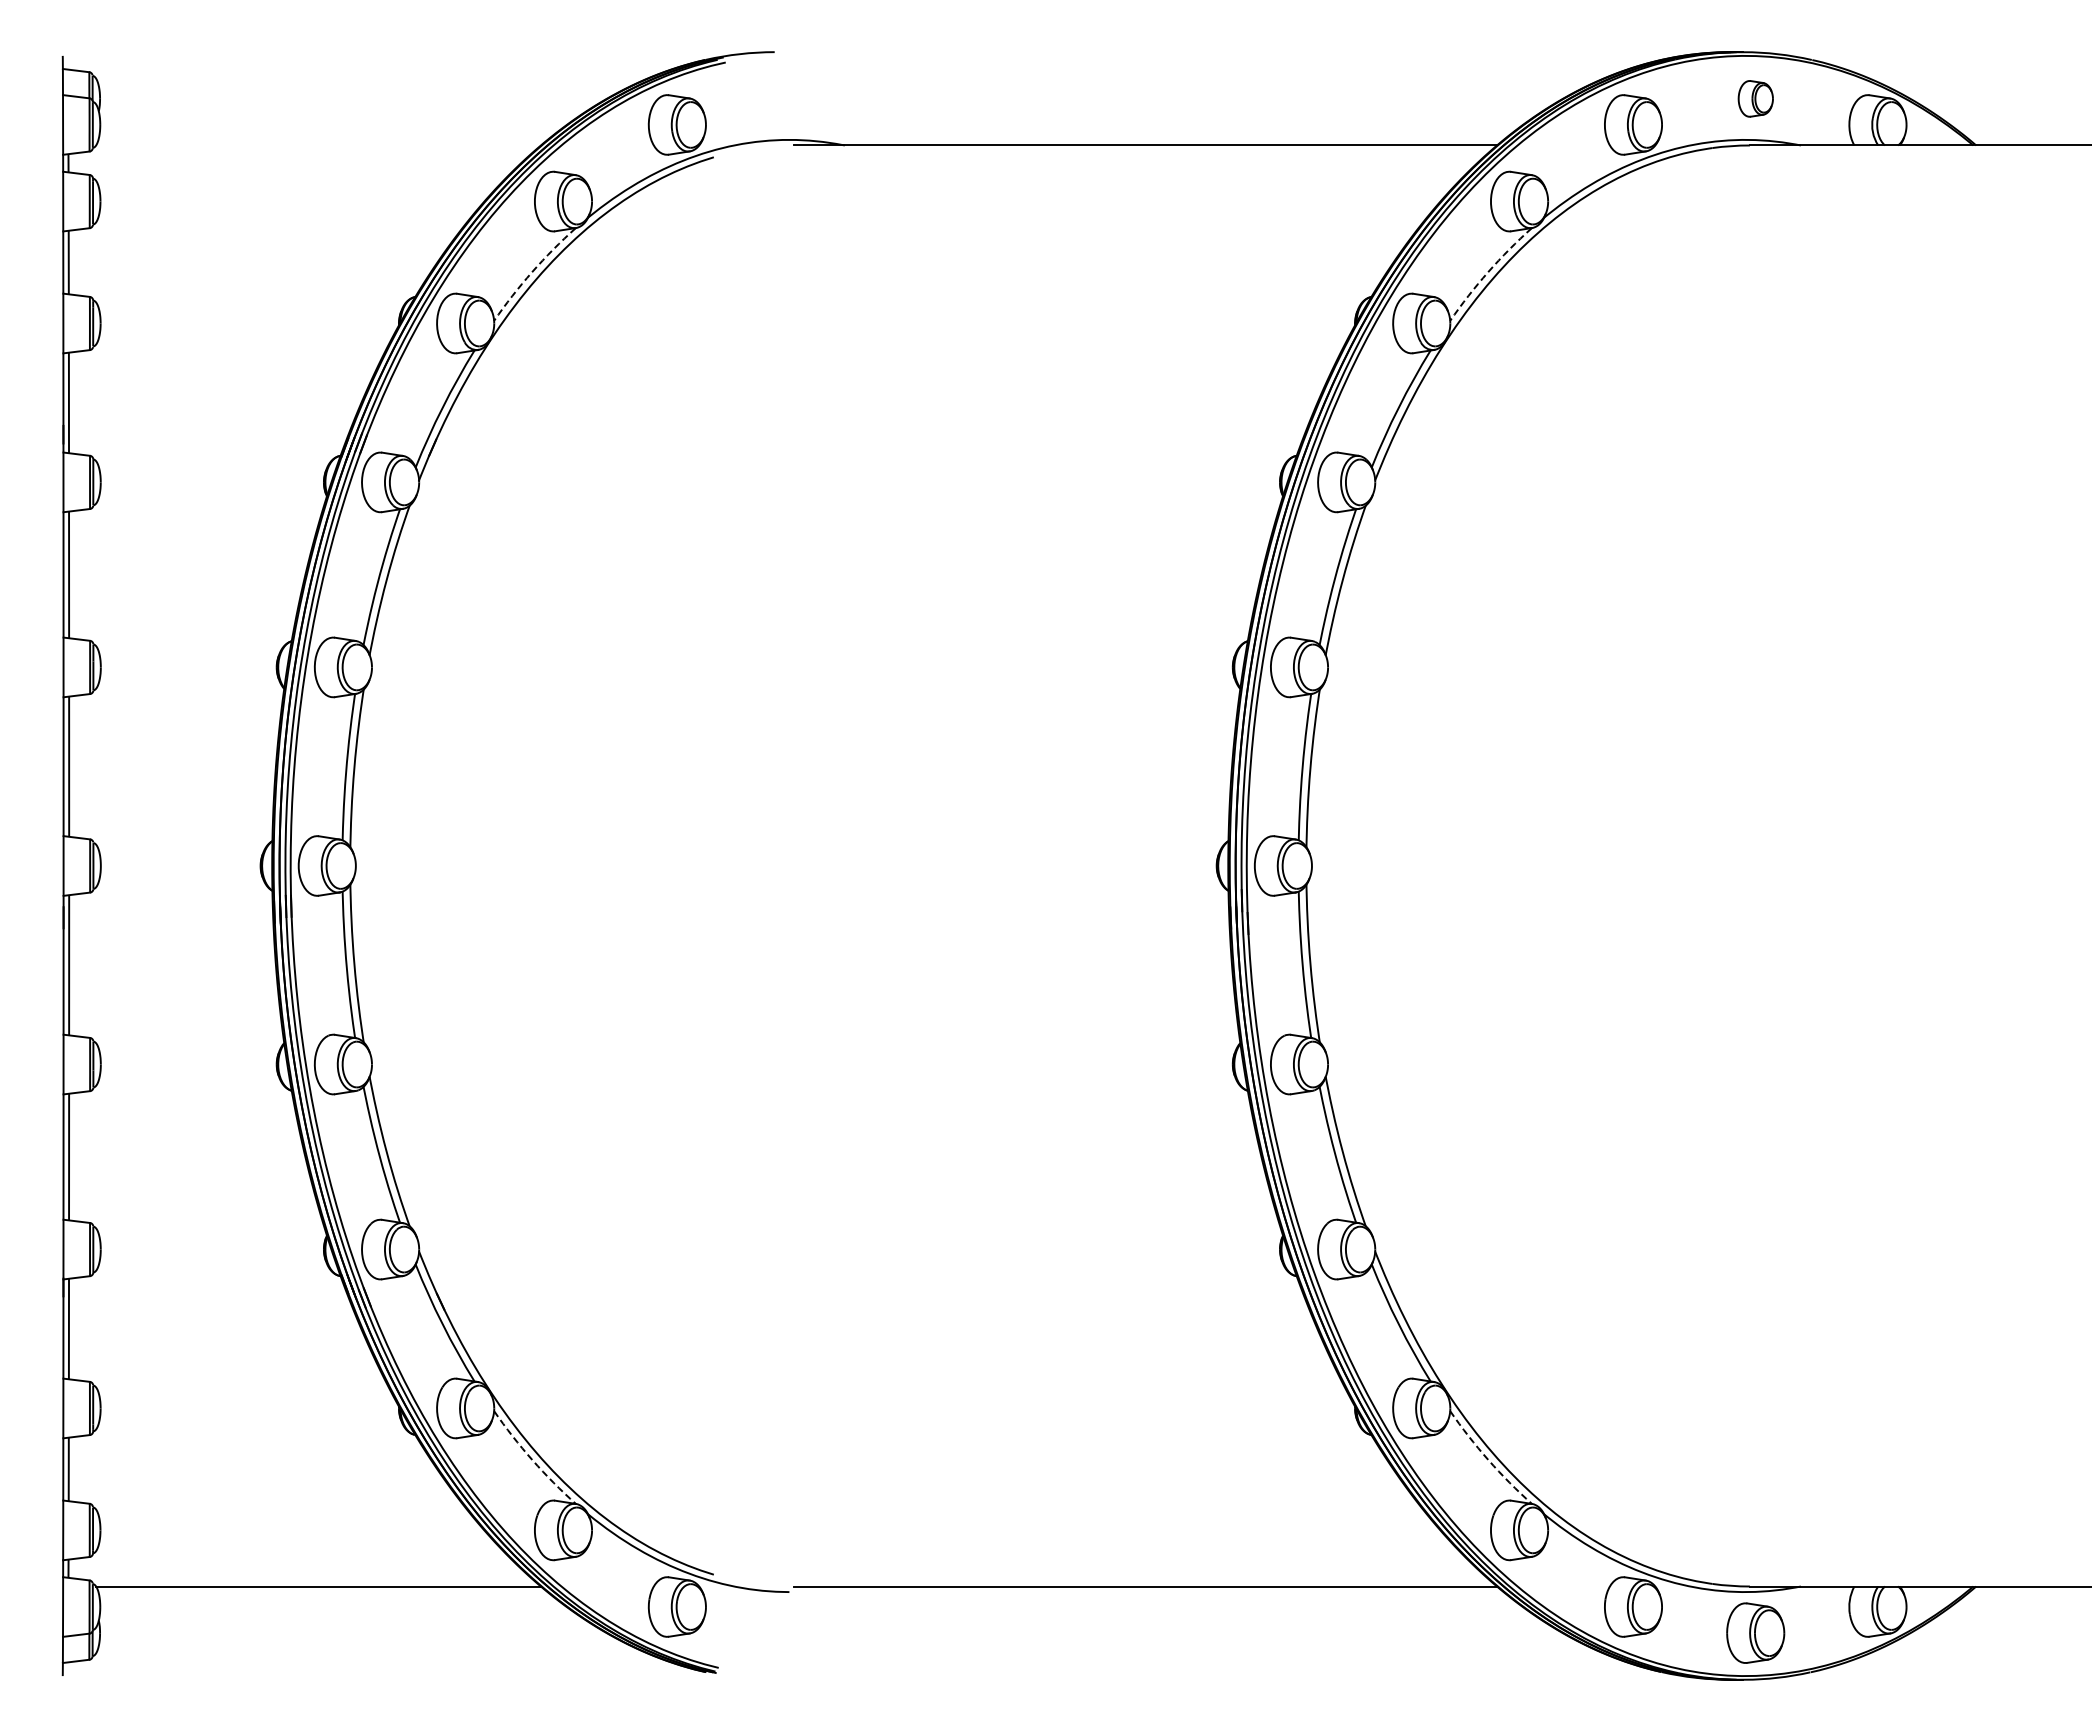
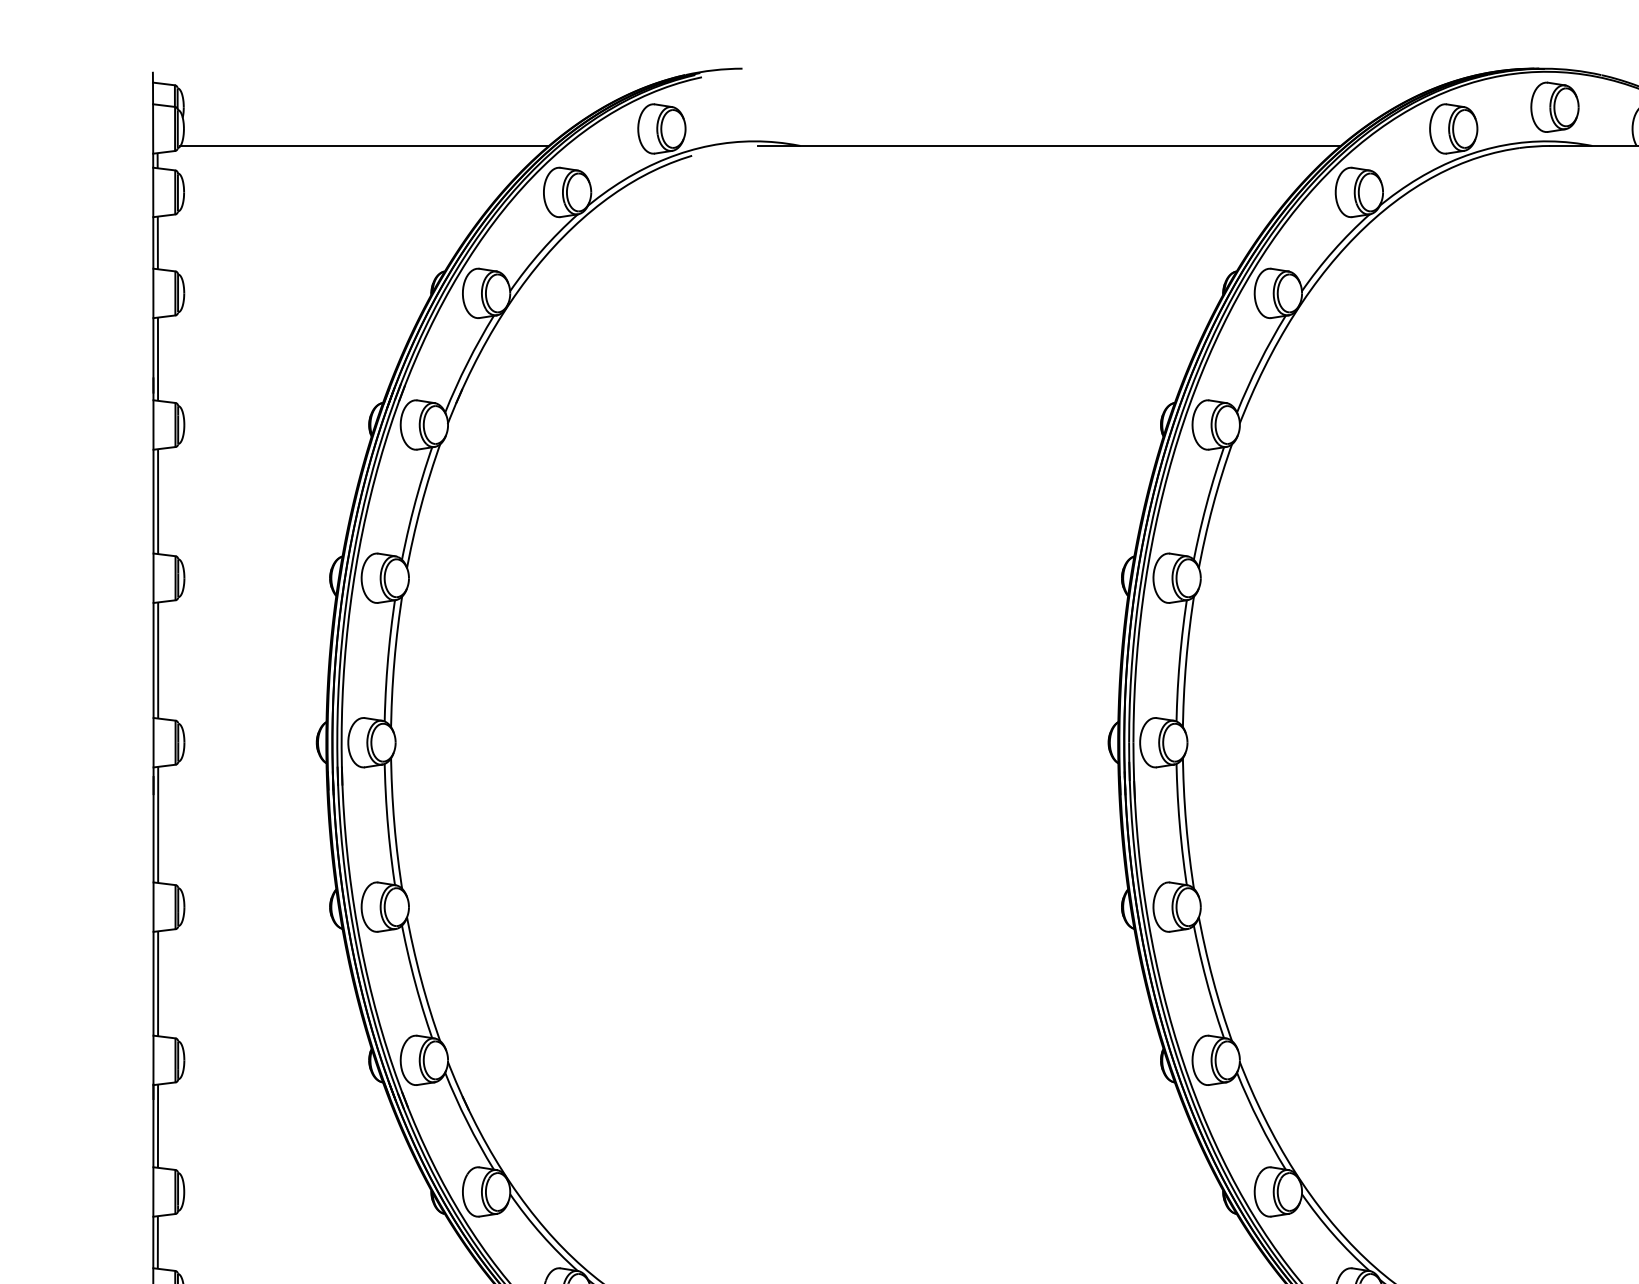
part: (1755, 98) -> (1554, 107), size x1.67
line: (318, 145) -> (364, 145), added
arc: (532, 272) -> (541, 251), dashed -> solid
arc: (1488, 272) -> (1333, 251), dashed -> solid
arc: (532, 1460) -> (541, 1235), dashed -> solid
arc: (1488, 1460) -> (1333, 1235), dashed -> solid

